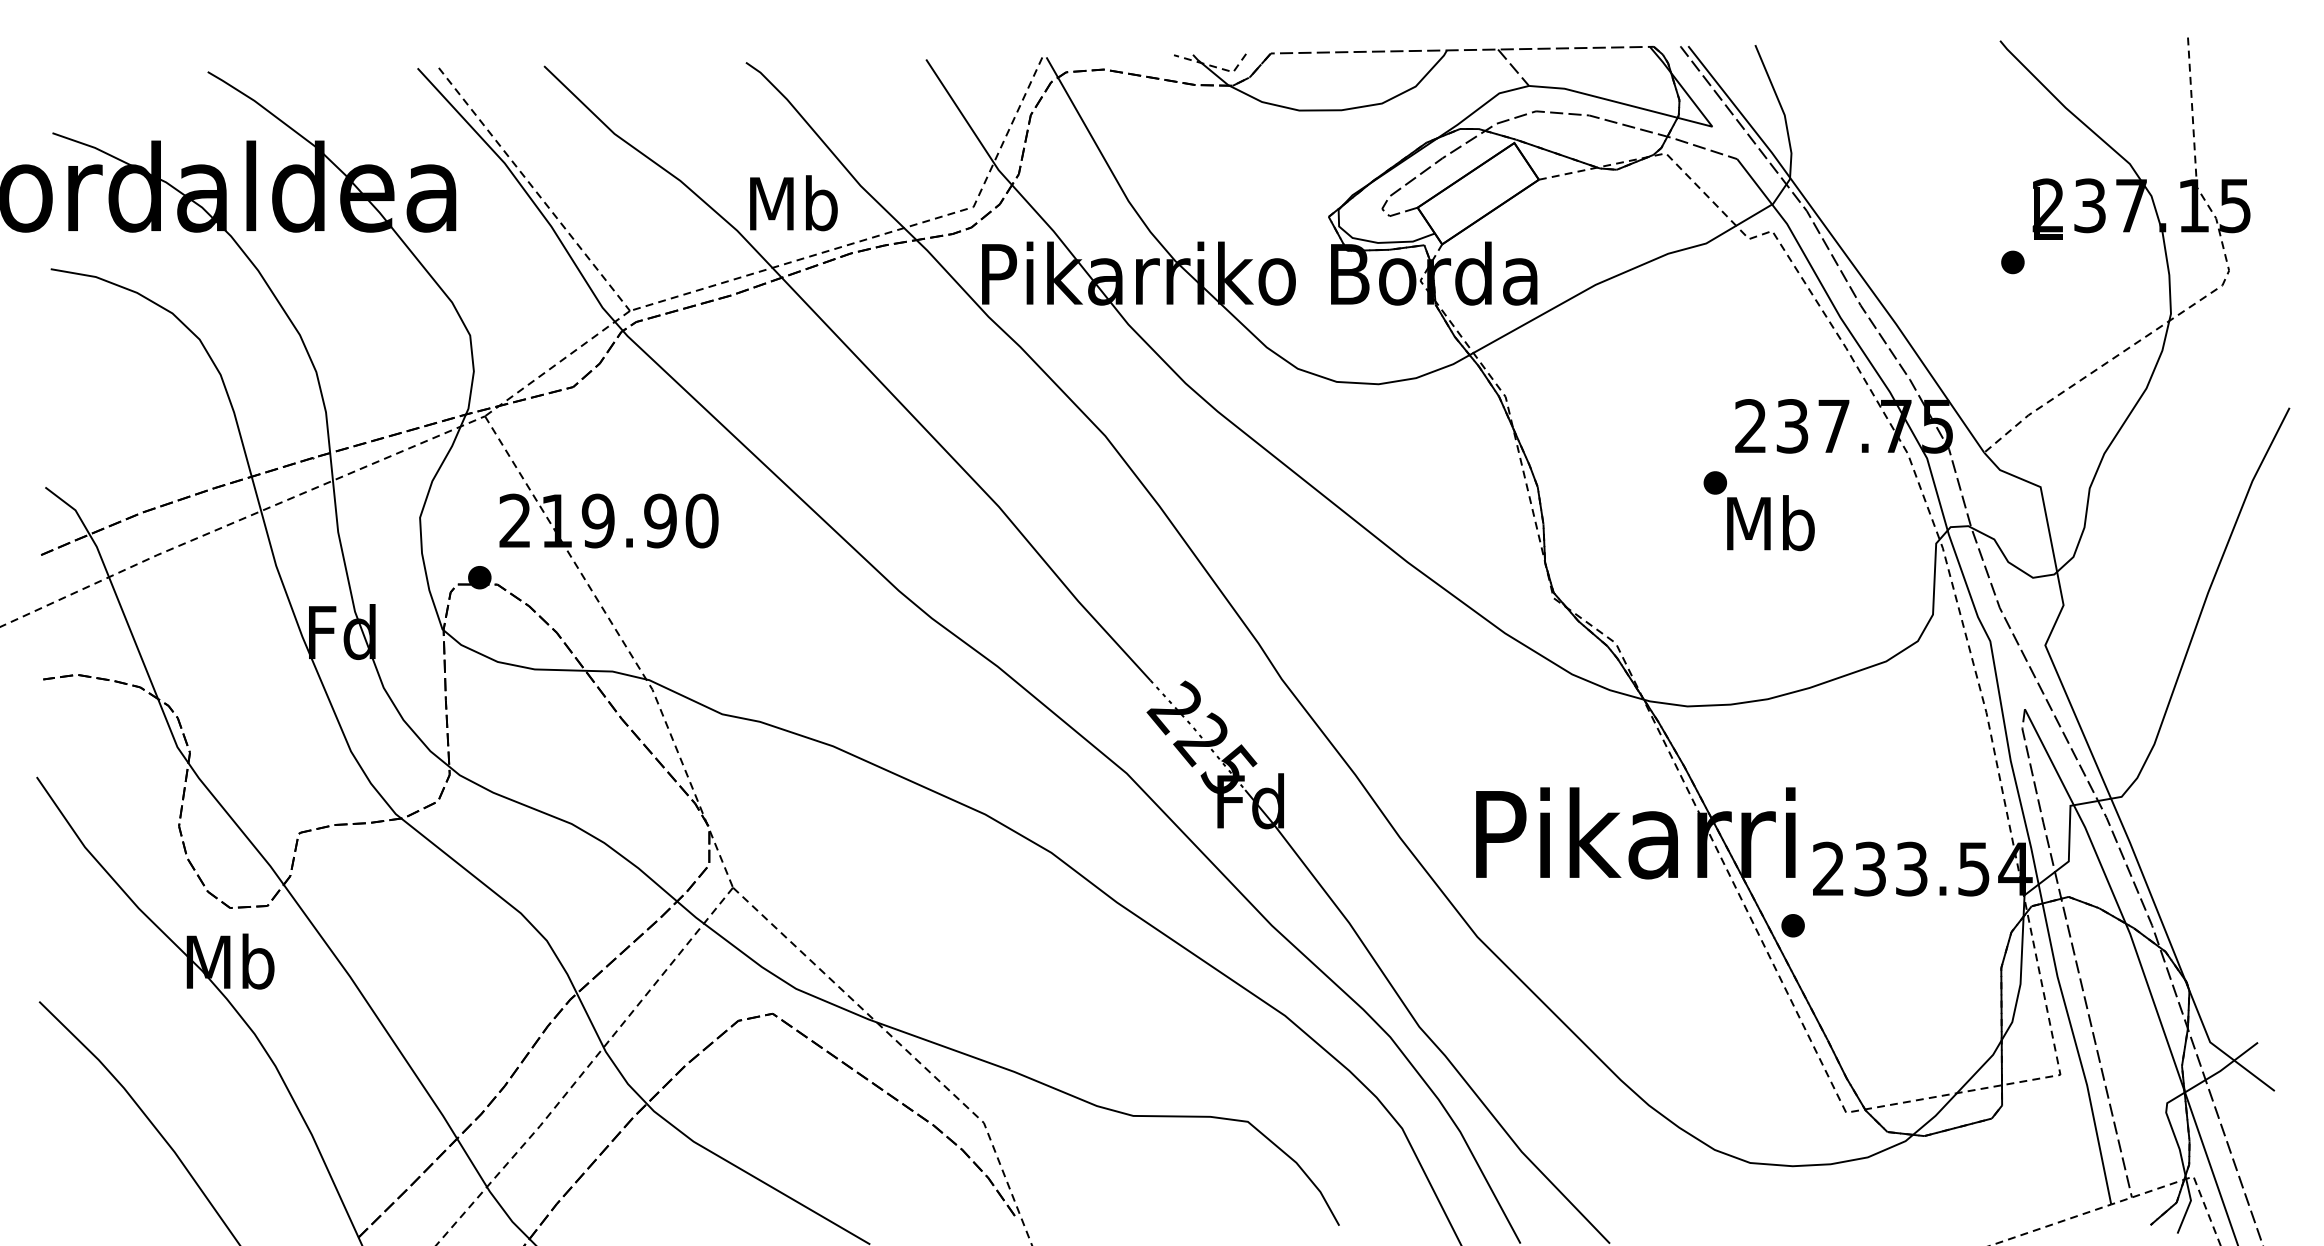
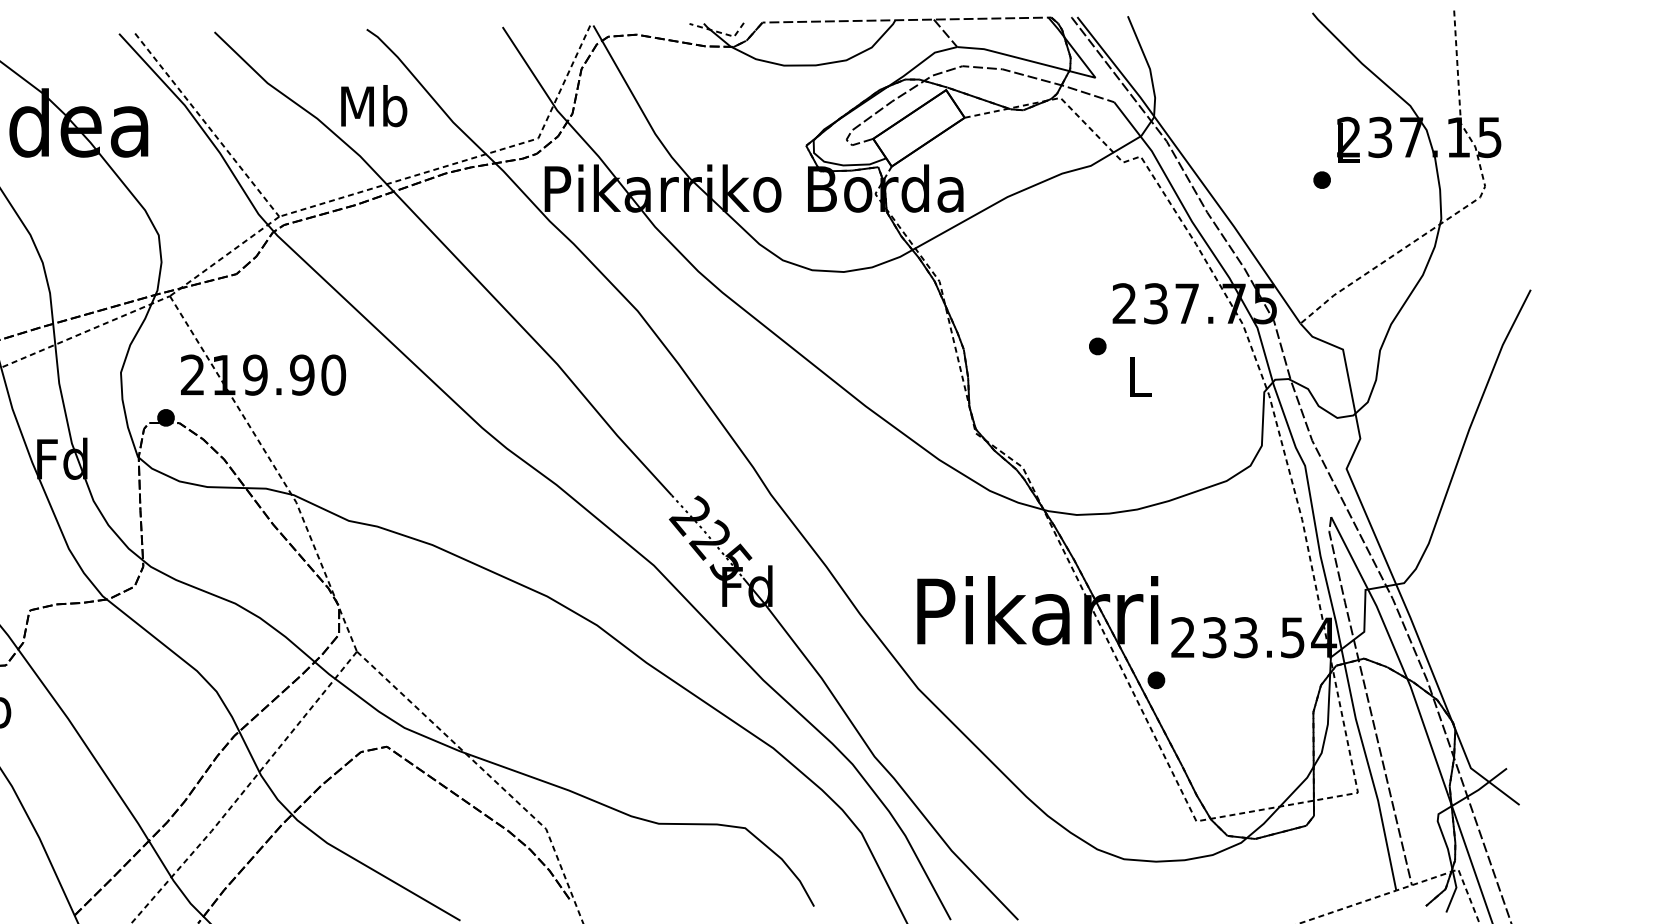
text: (793, 203) -> (373, 106), moved
text: (1770, 523) -> (1139, 377), Mb -> L

